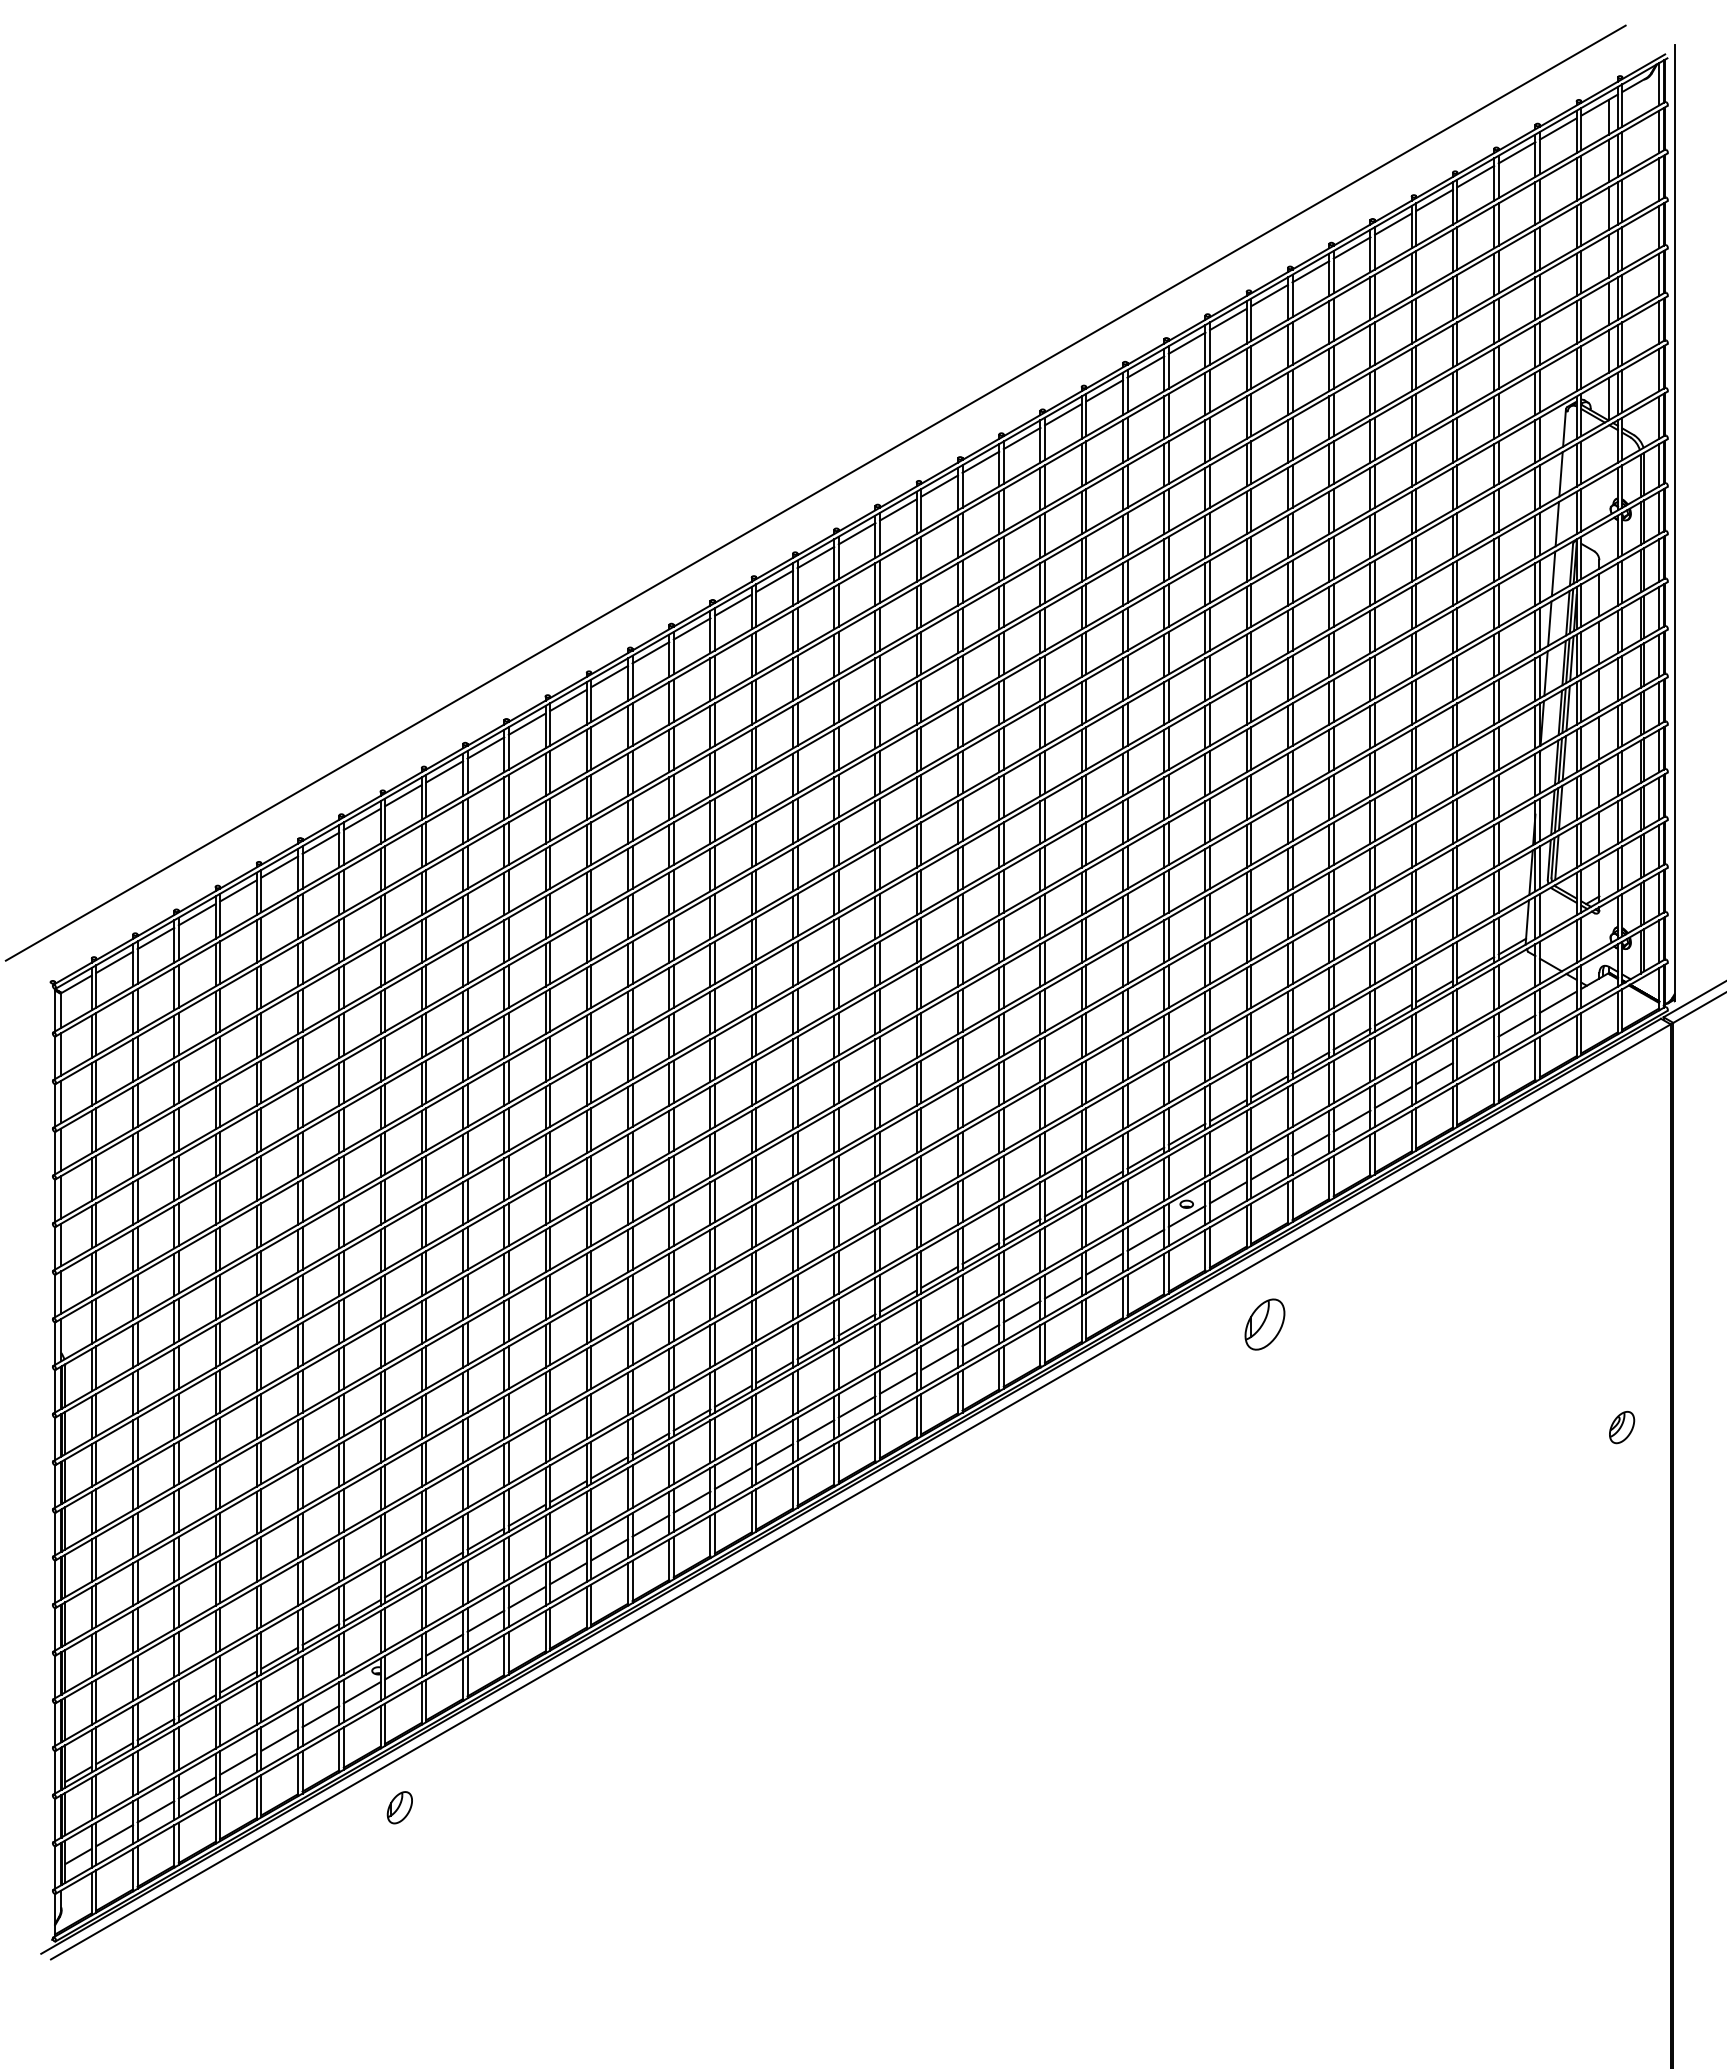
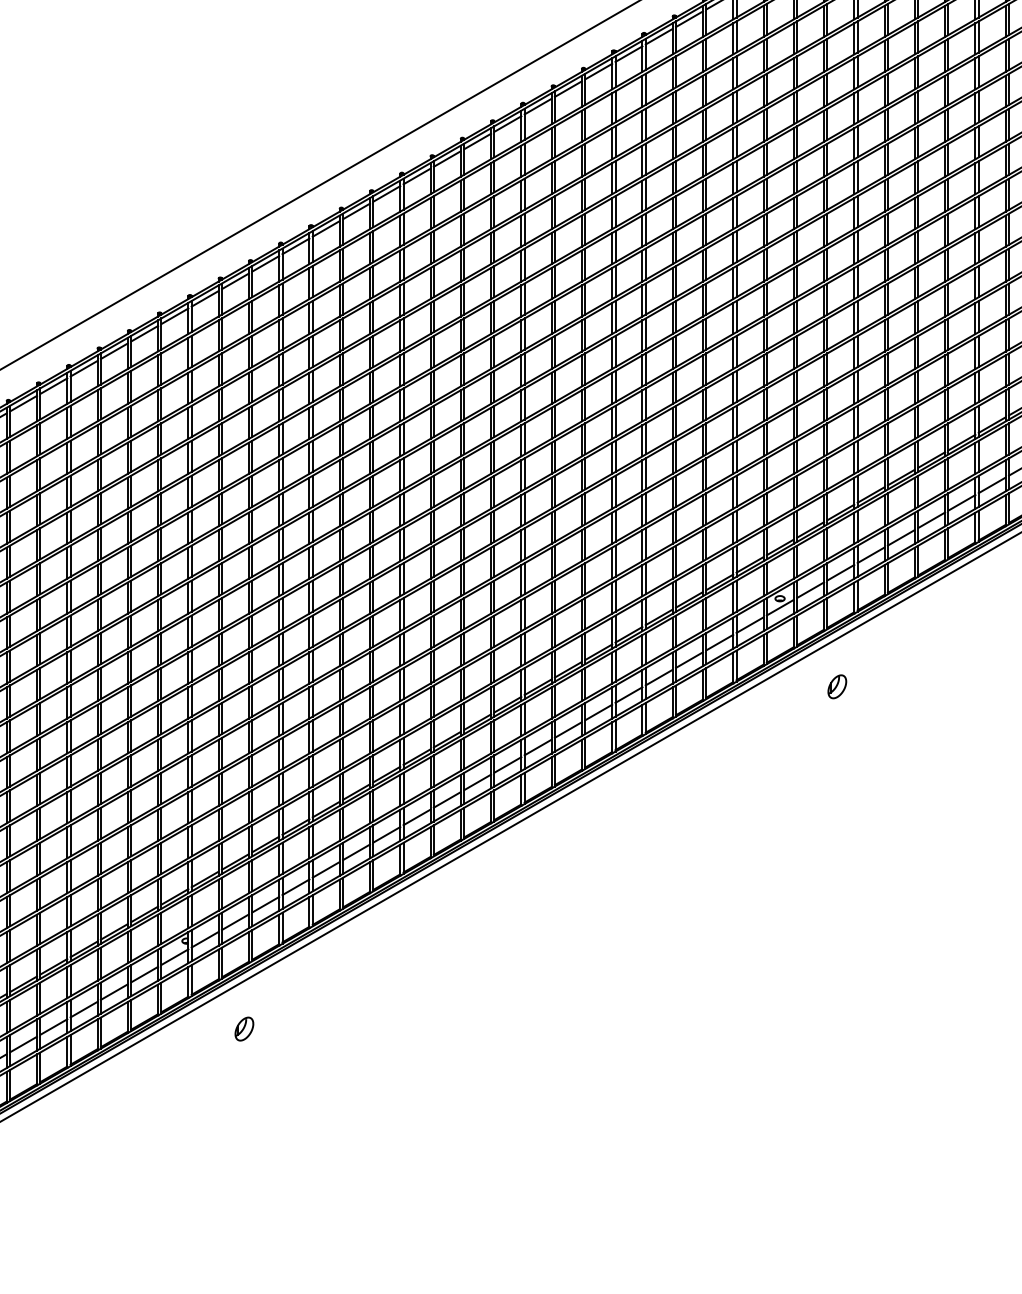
line: (1475, 1049) -> (991, 485), added
part: (1264, 1323) -> (837, 686), size x0.62
part: (399, 1807) -> (244, 1028), moved

